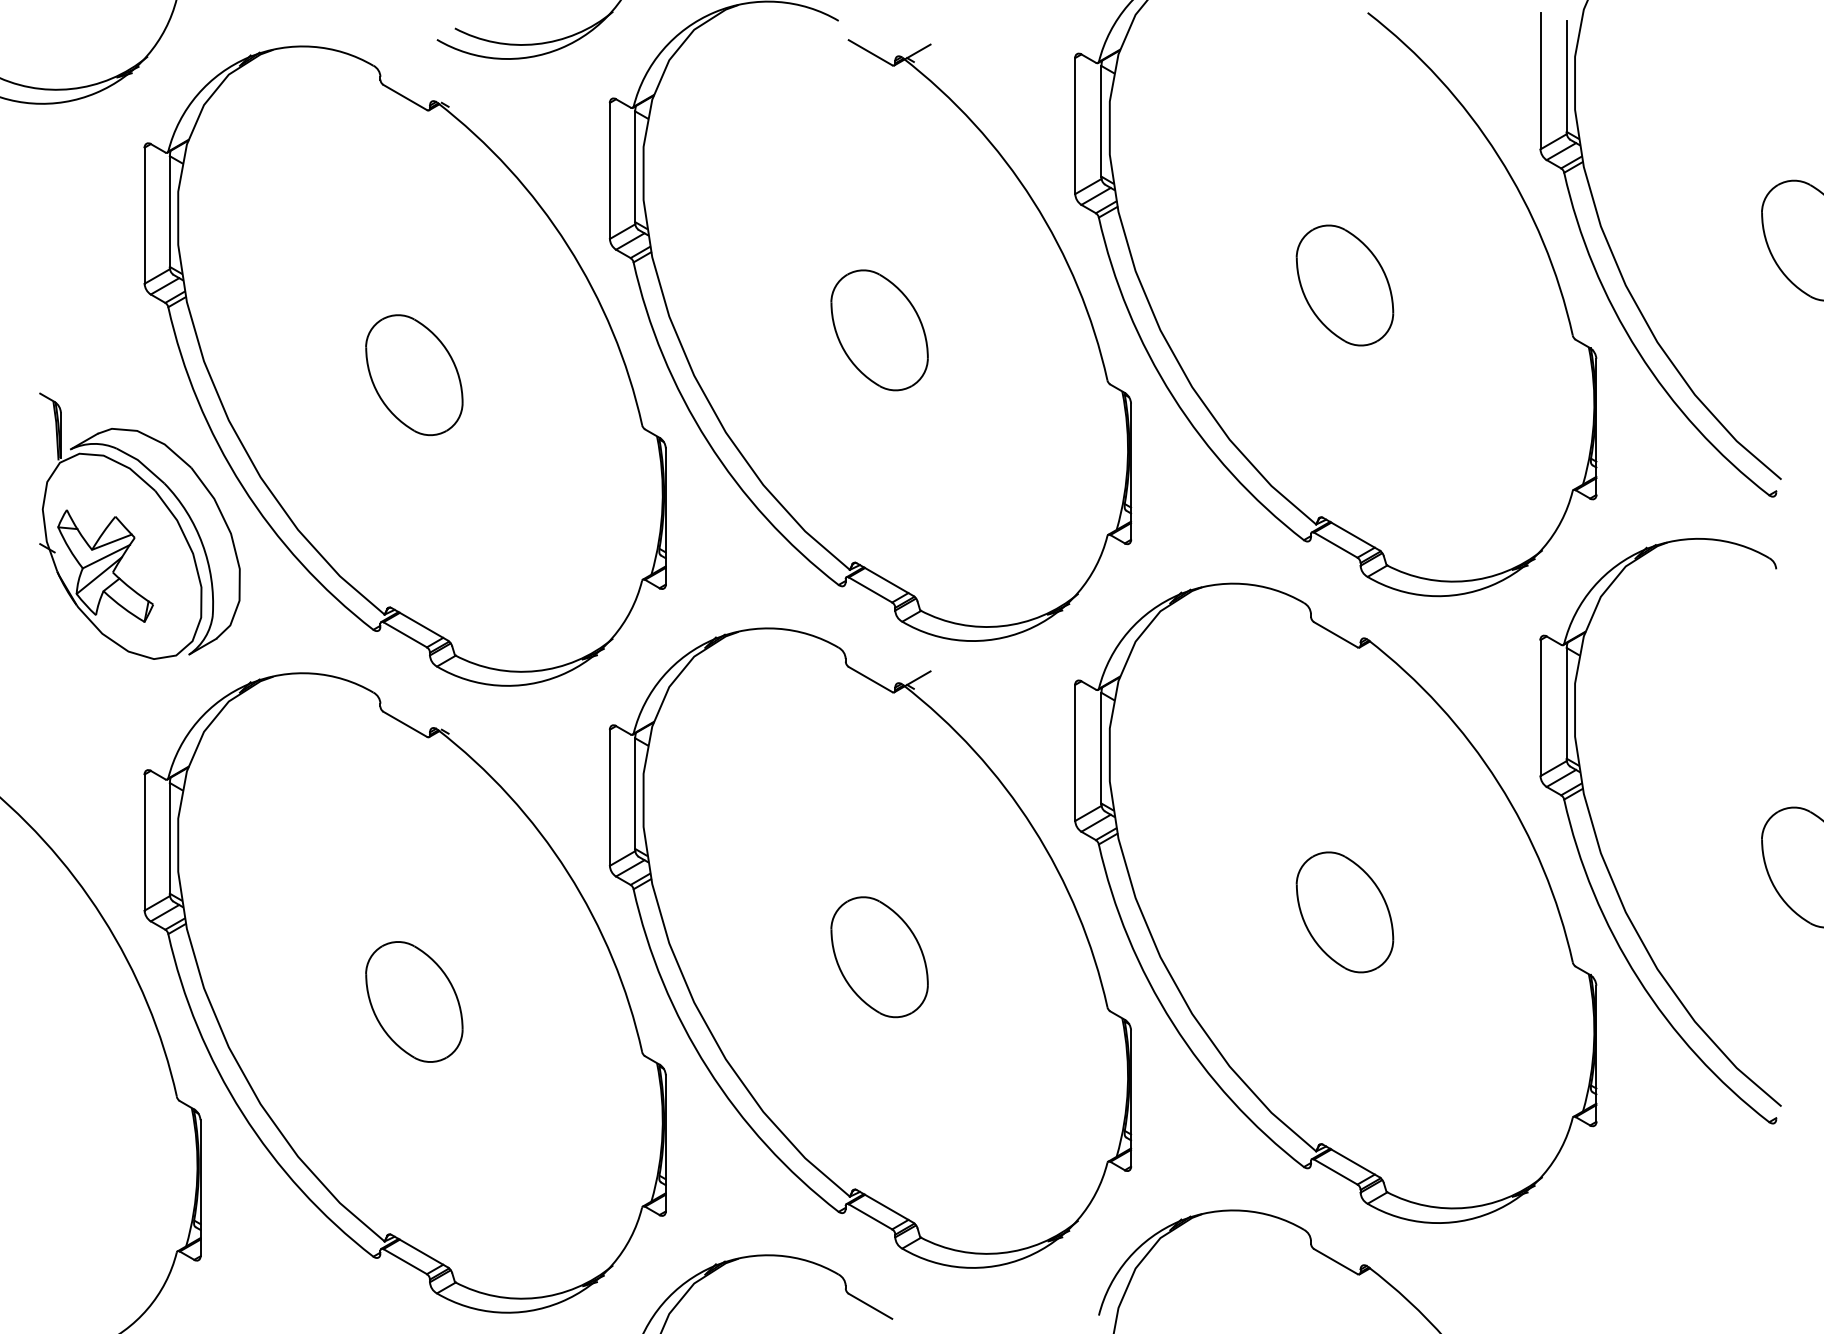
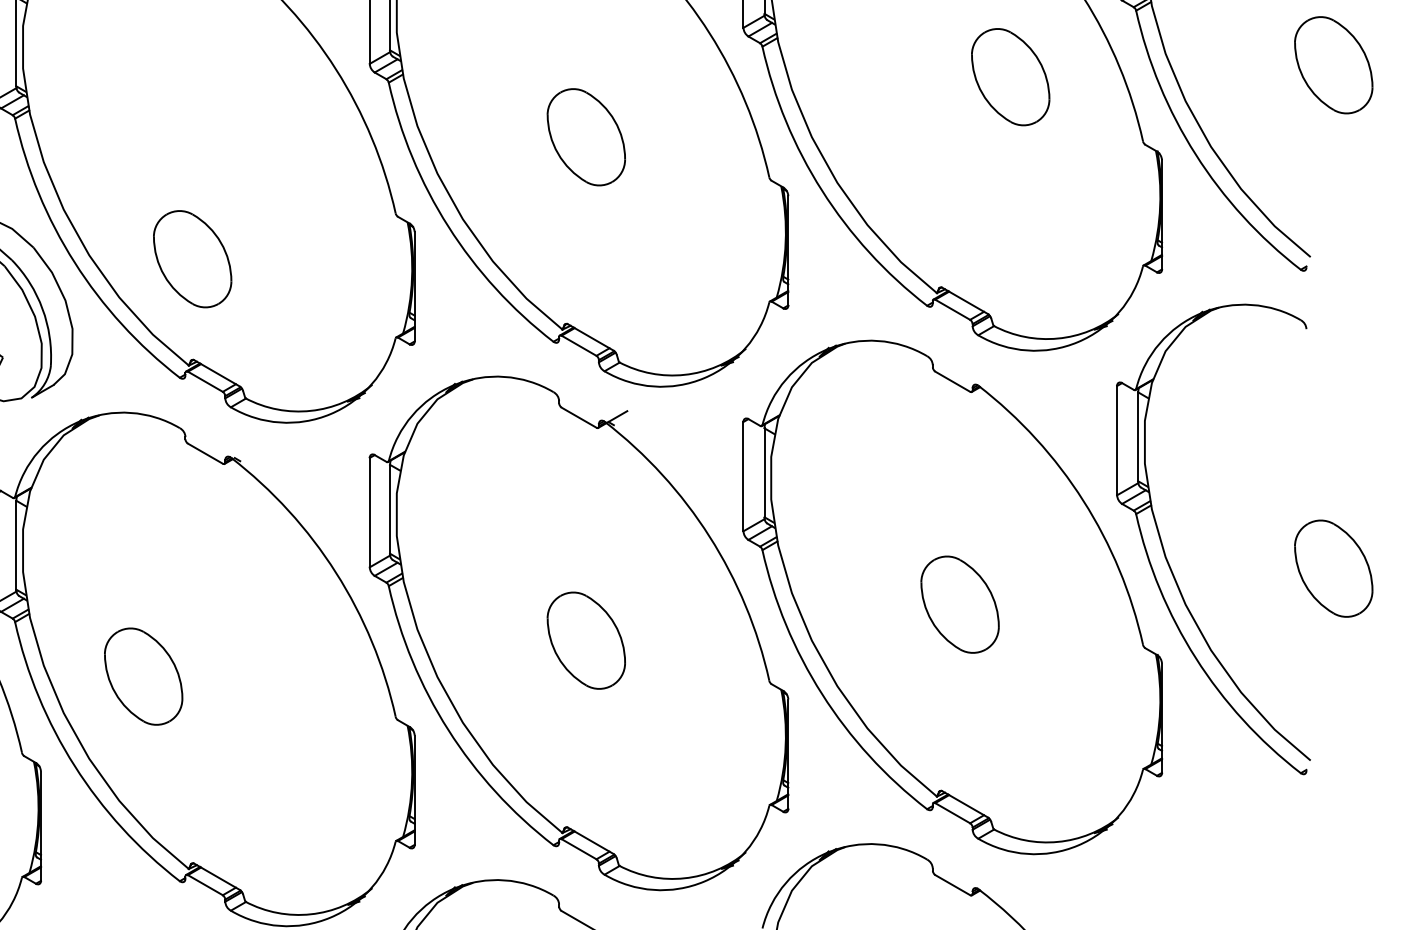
part: (1344, 285) -> (1010, 77), moved
part: (414, 375) -> (192, 259), moved
part: (414, 1001) -> (143, 676), moved

